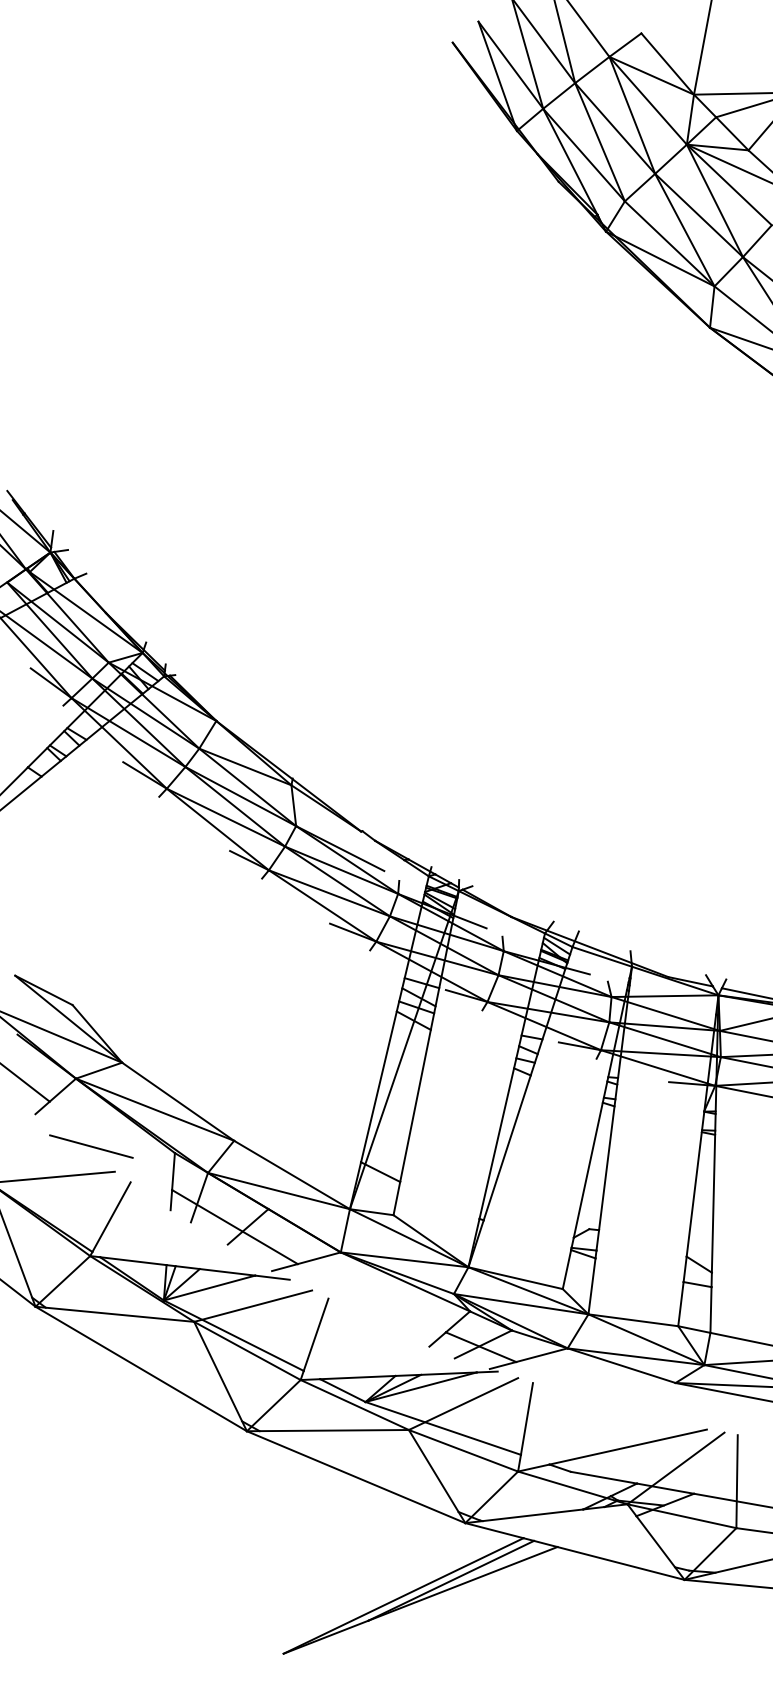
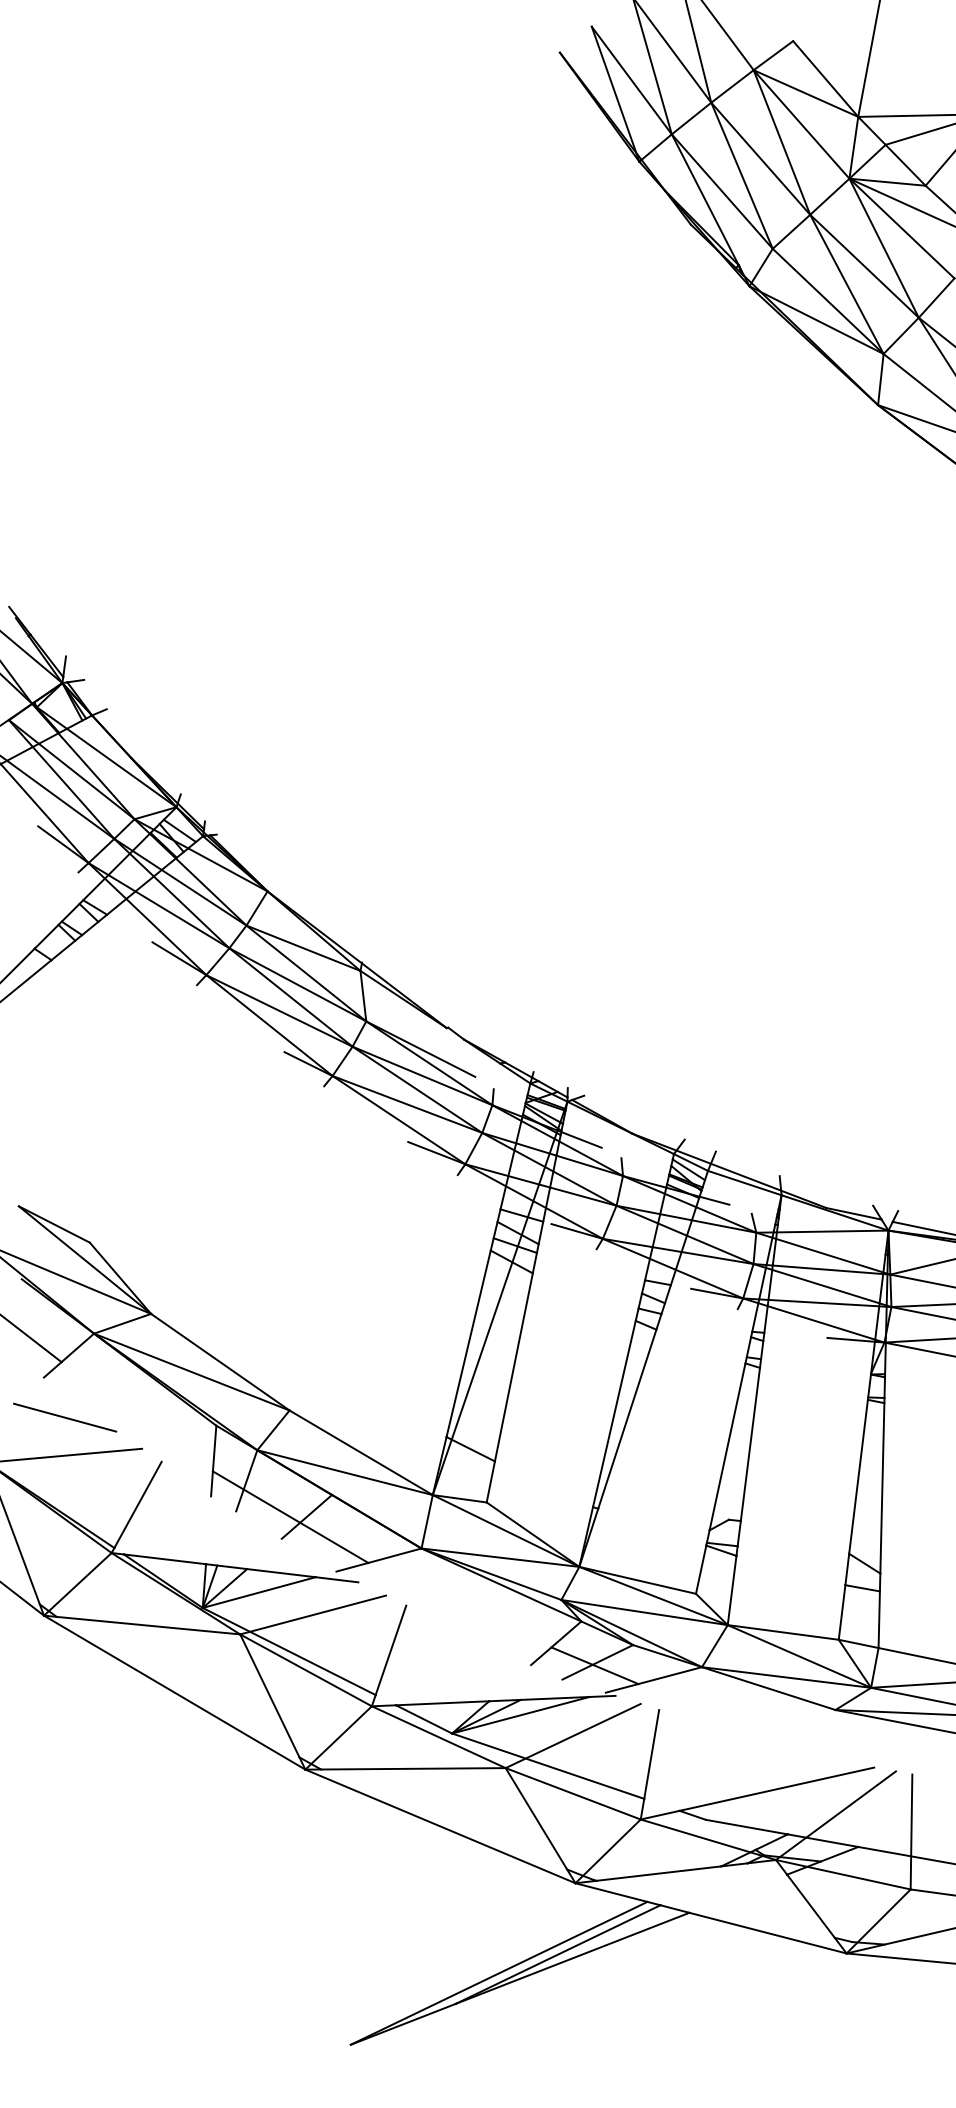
line: (91, 1146) -> (65, 1417), moved

